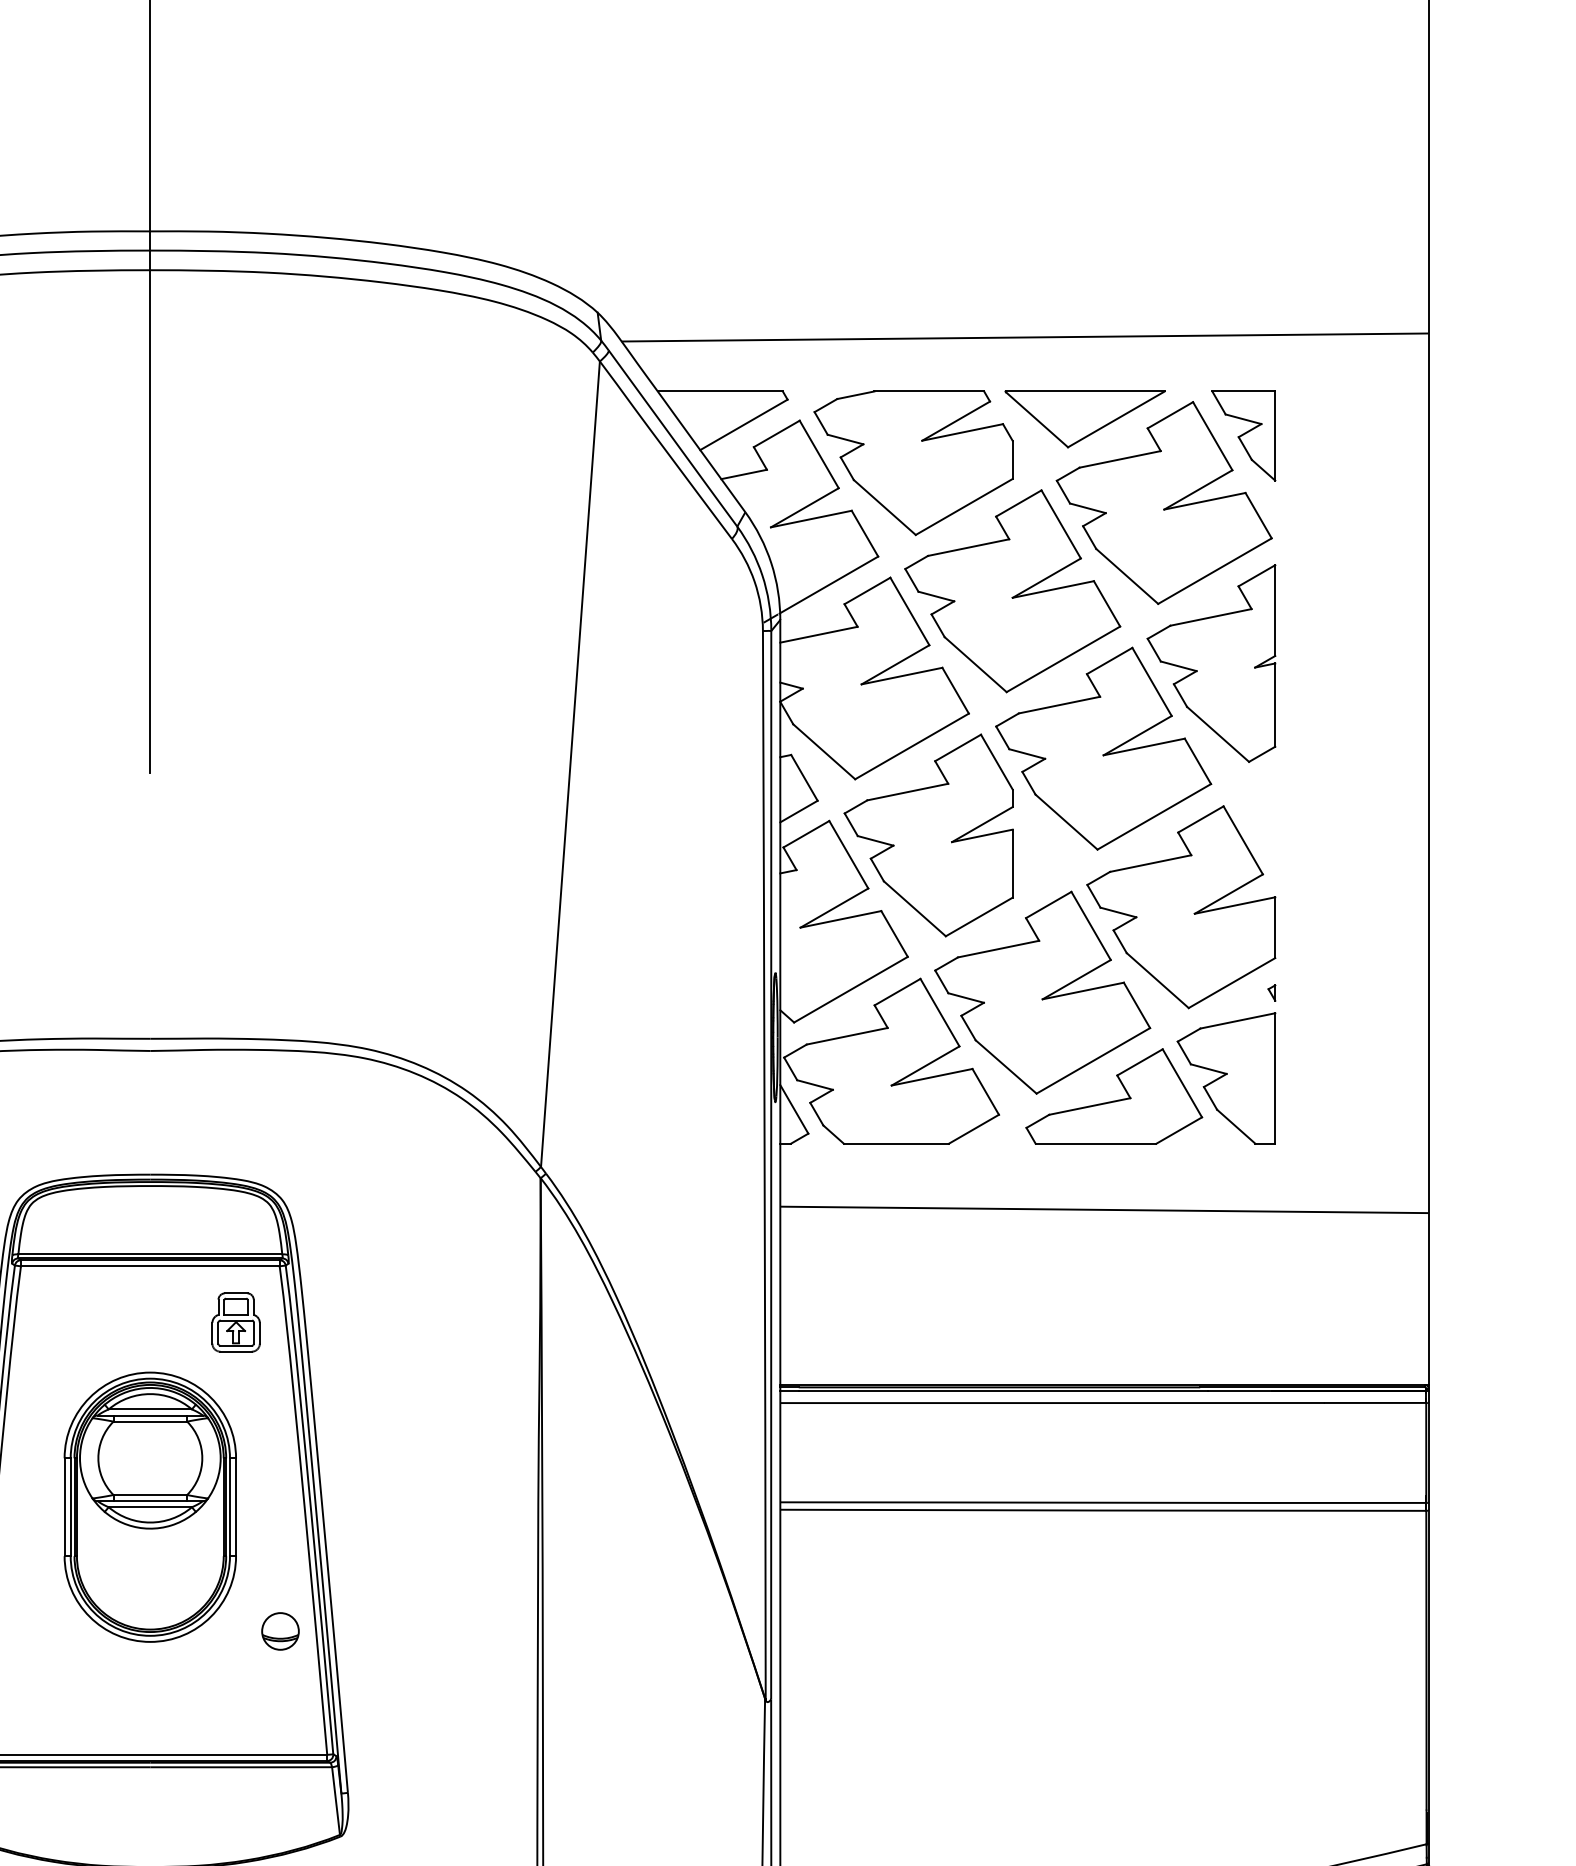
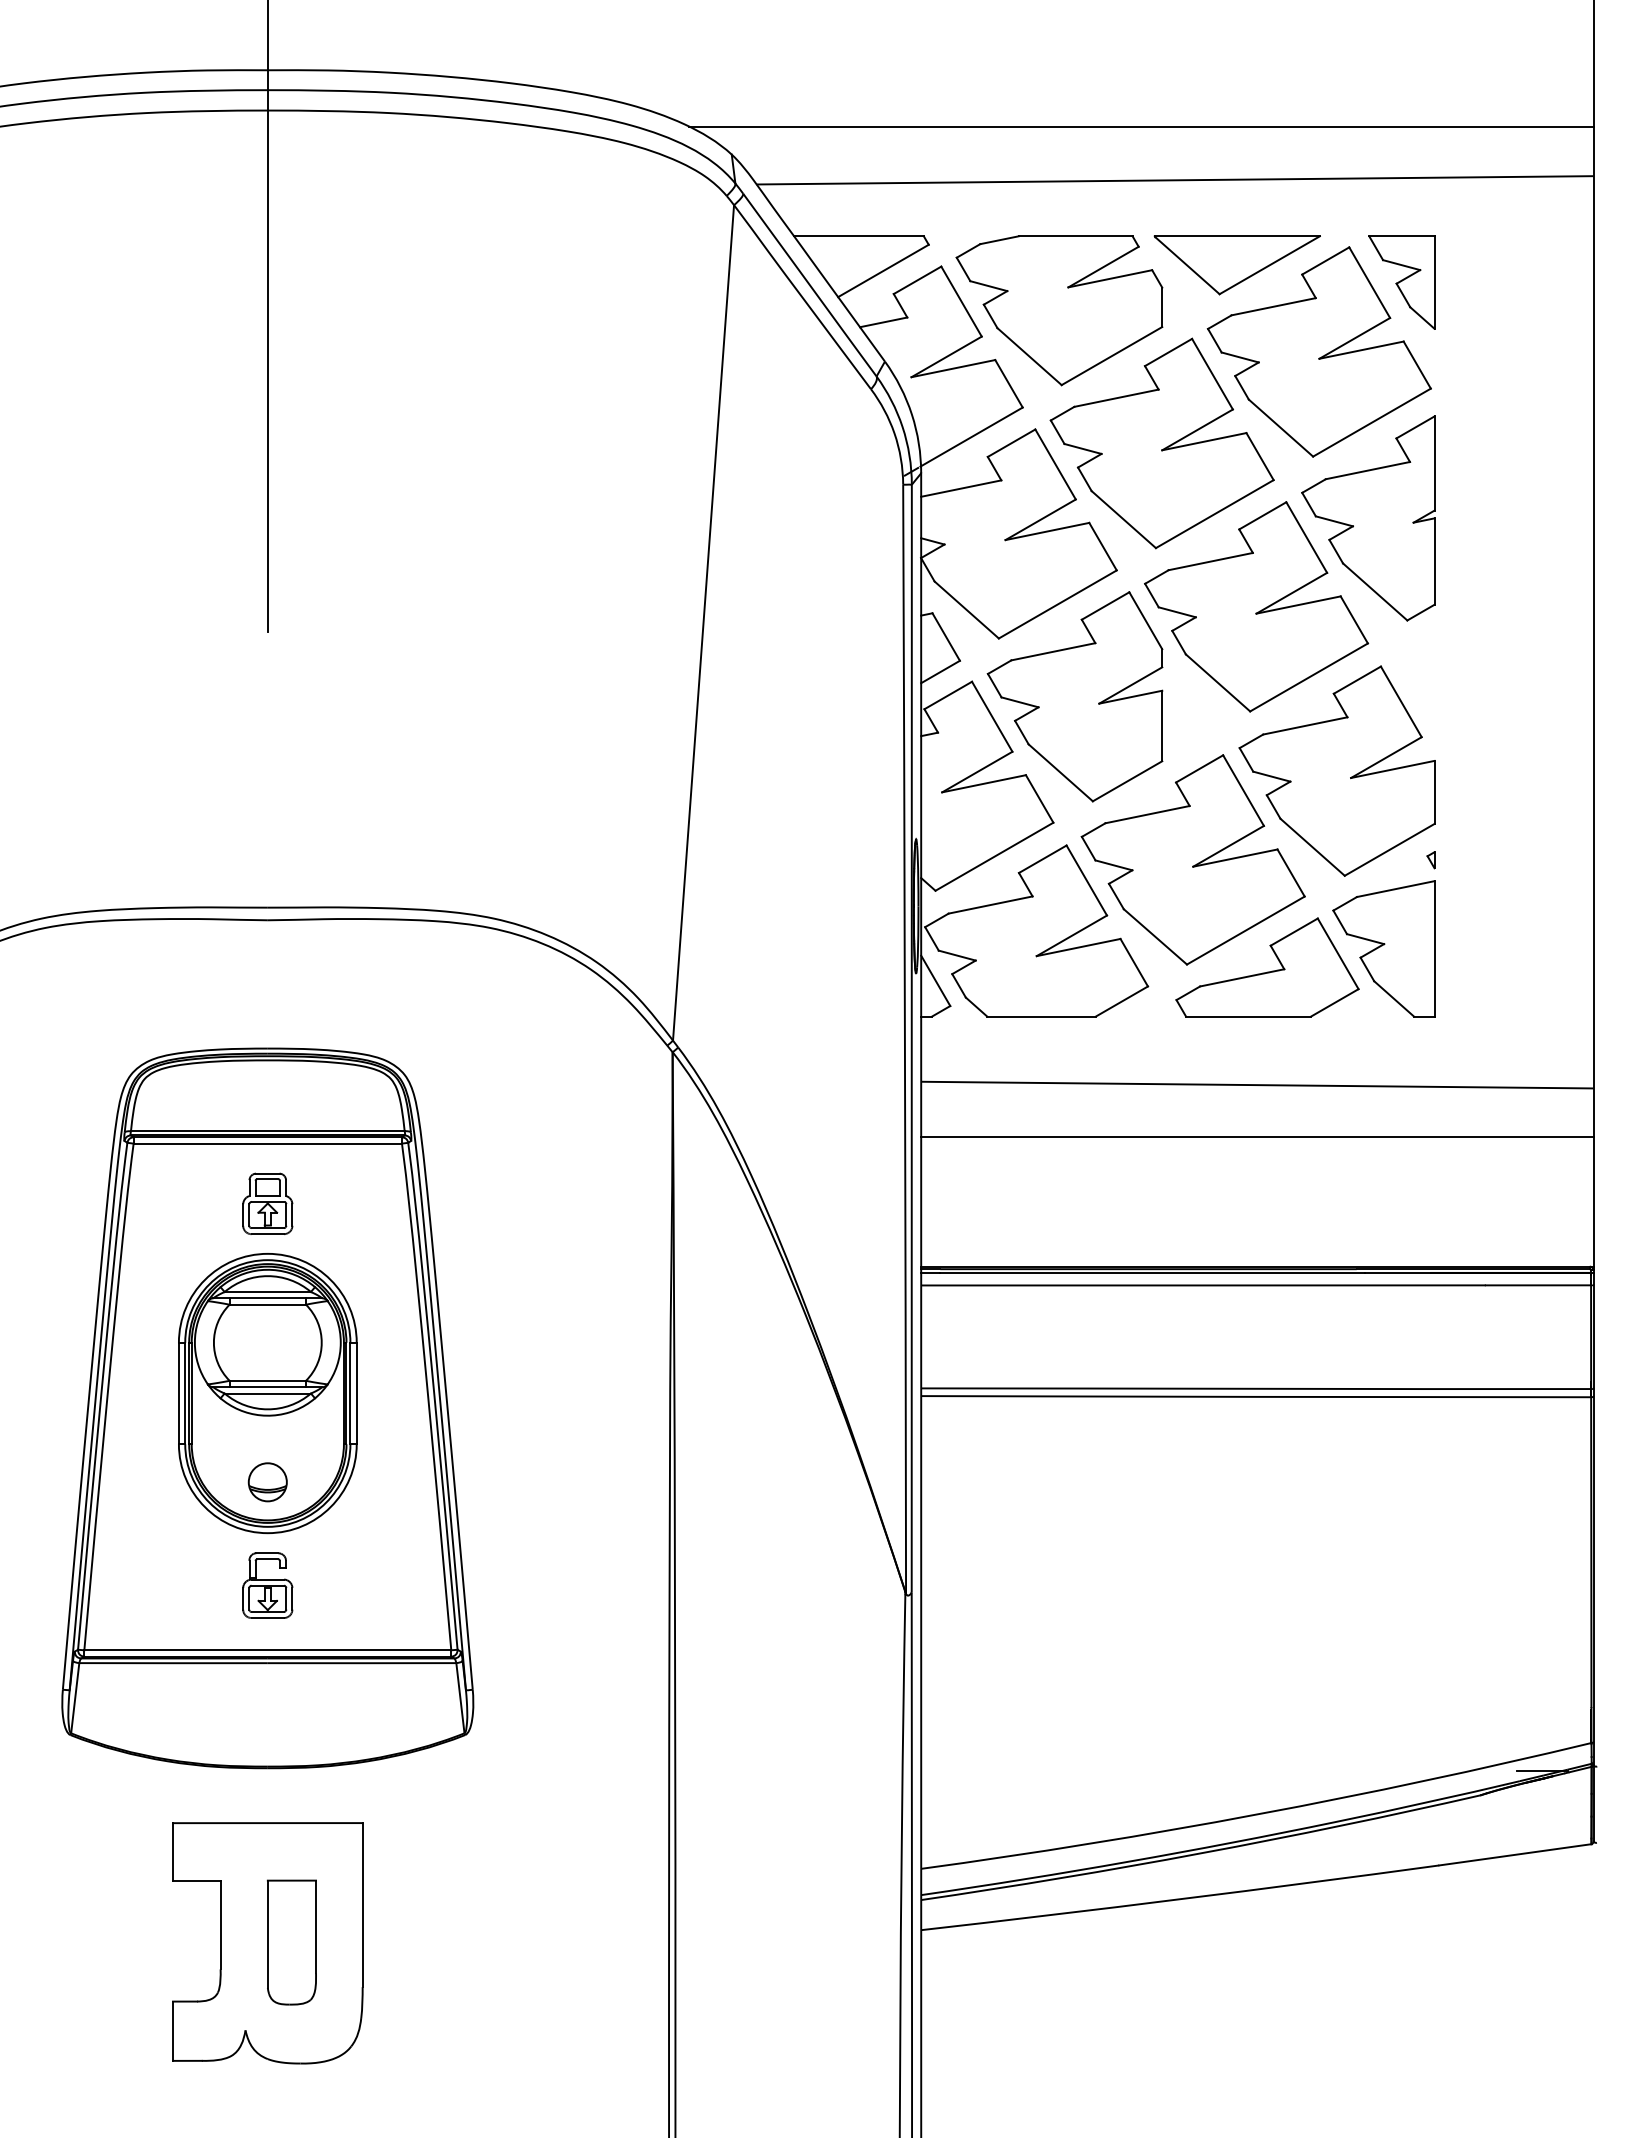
line: (992, 286) -> (1141, 127), added
line: (1104, 1260) -> (1257, 1137), added
part: (235, 1322) -> (267, 1203), moved
part: (280, 1631) -> (267, 1482), moved
part: (150, 1692) -> (267, 1585), added

